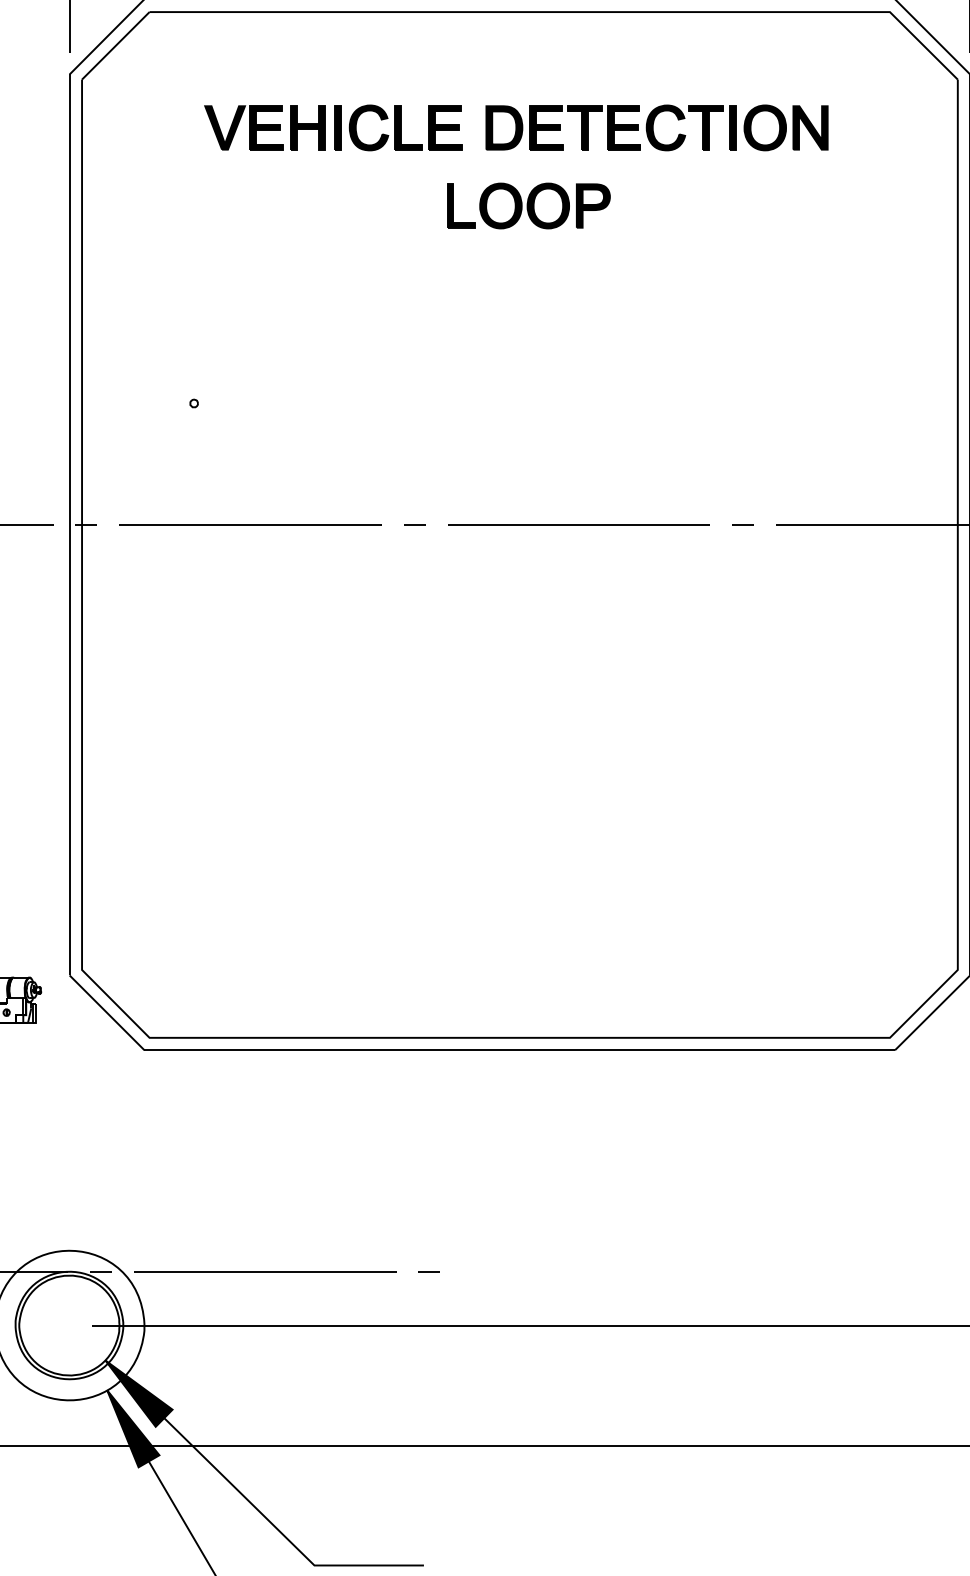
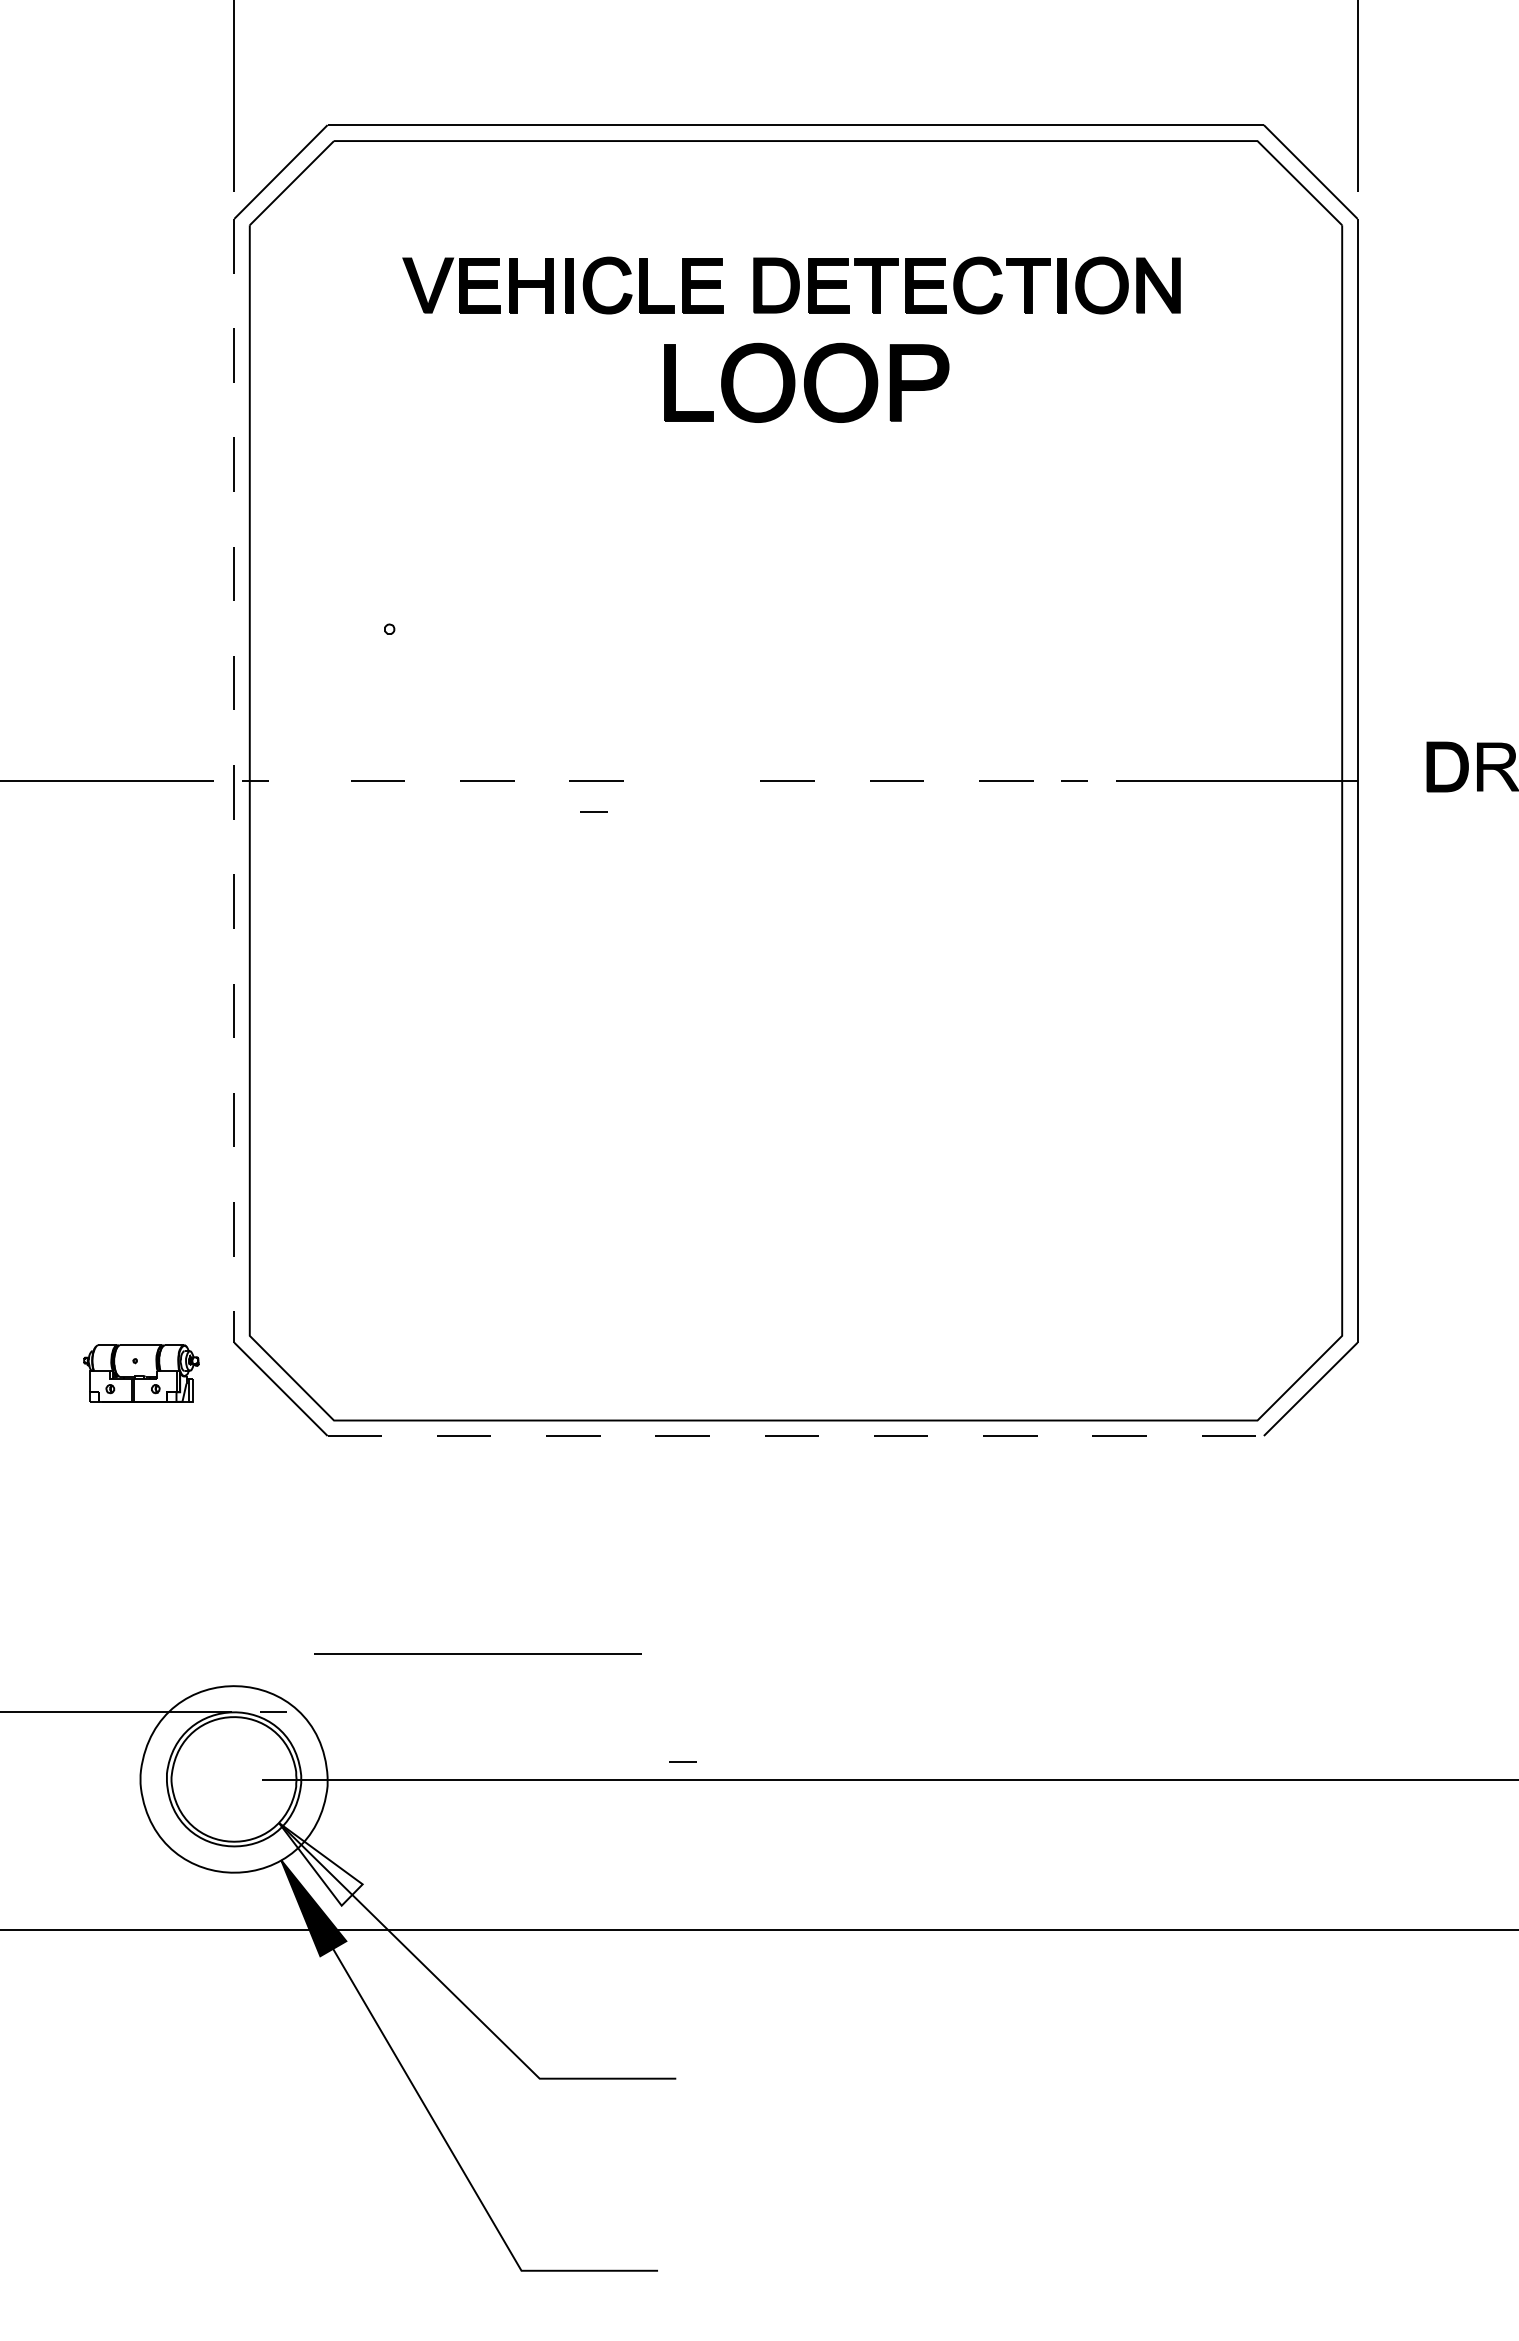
part: (529, 205) -> (807, 382), size x1.4
line: (69, 524) -> (234, 780), solid -> dashed
line: (250, 524) -> (460, 780), solid -> dashed
line: (414, 524) -> (593, 811), moved
line: (578, 524) -> (869, 780), solid -> dashed
line: (520, 1049) -> (796, 1435), solid -> dashed
line: (264, 1271) -> (477, 1653), moved
line: (428, 1271) -> (682, 1761), moved
fill: (138, 1392) -> (320, 1863), removed

